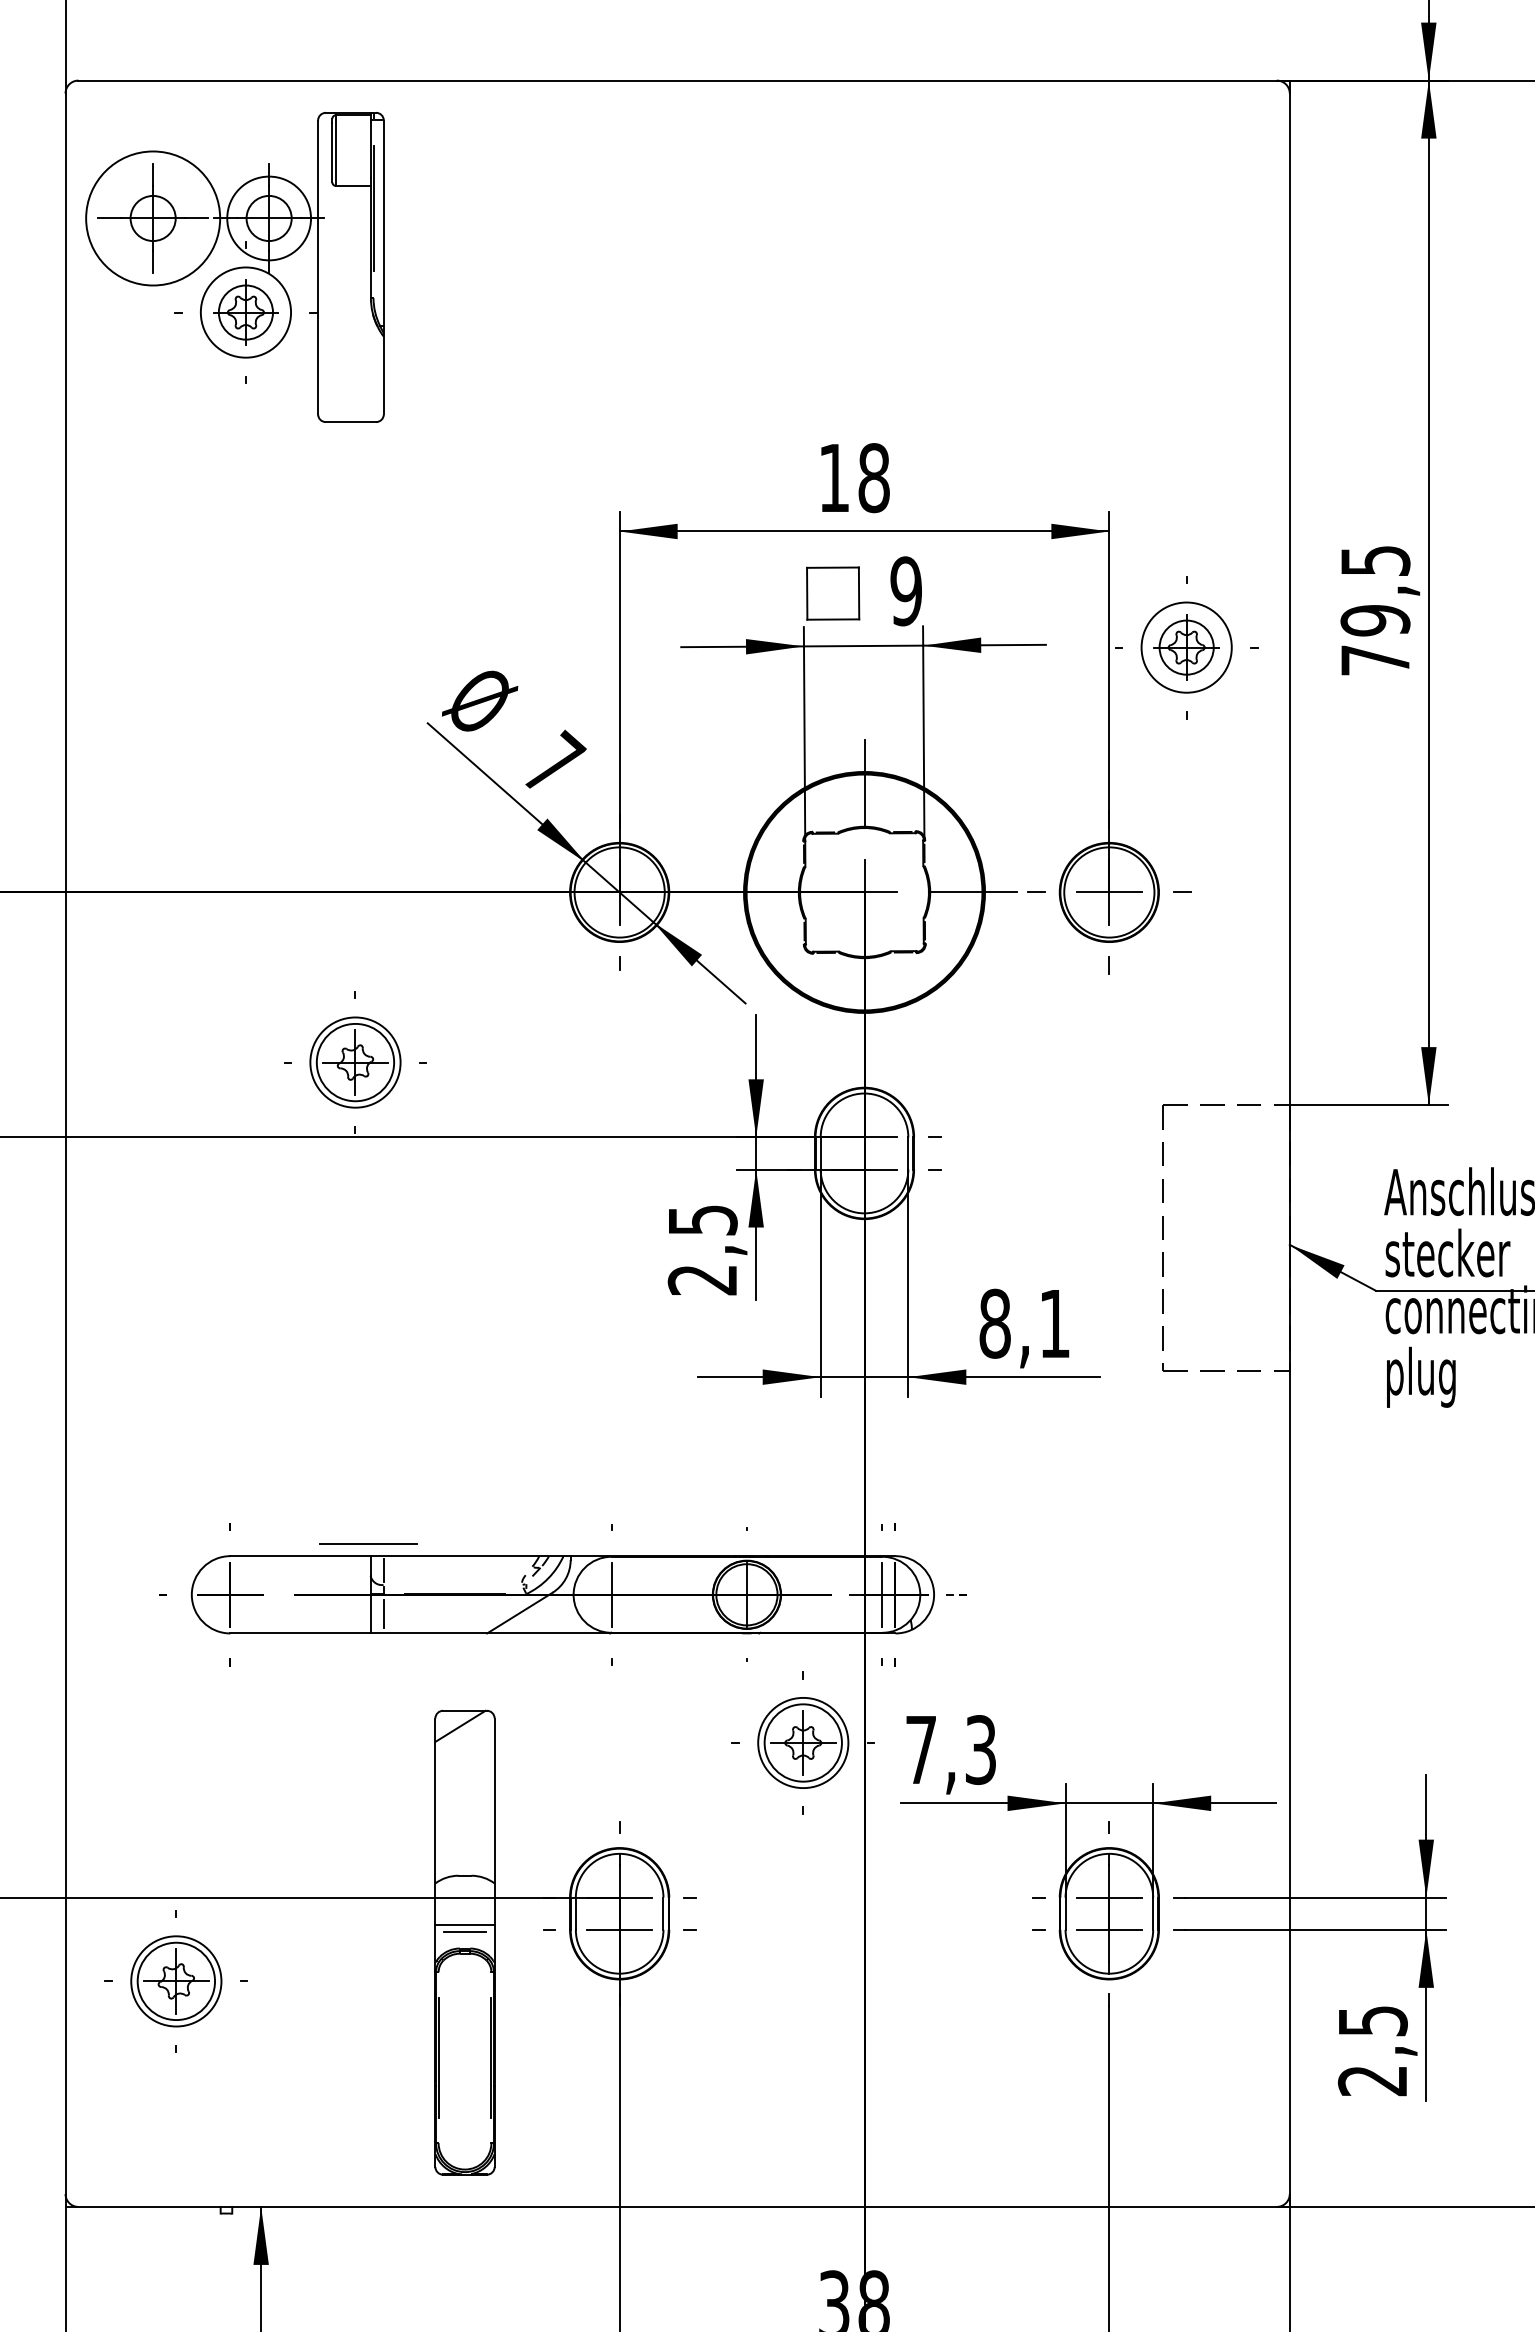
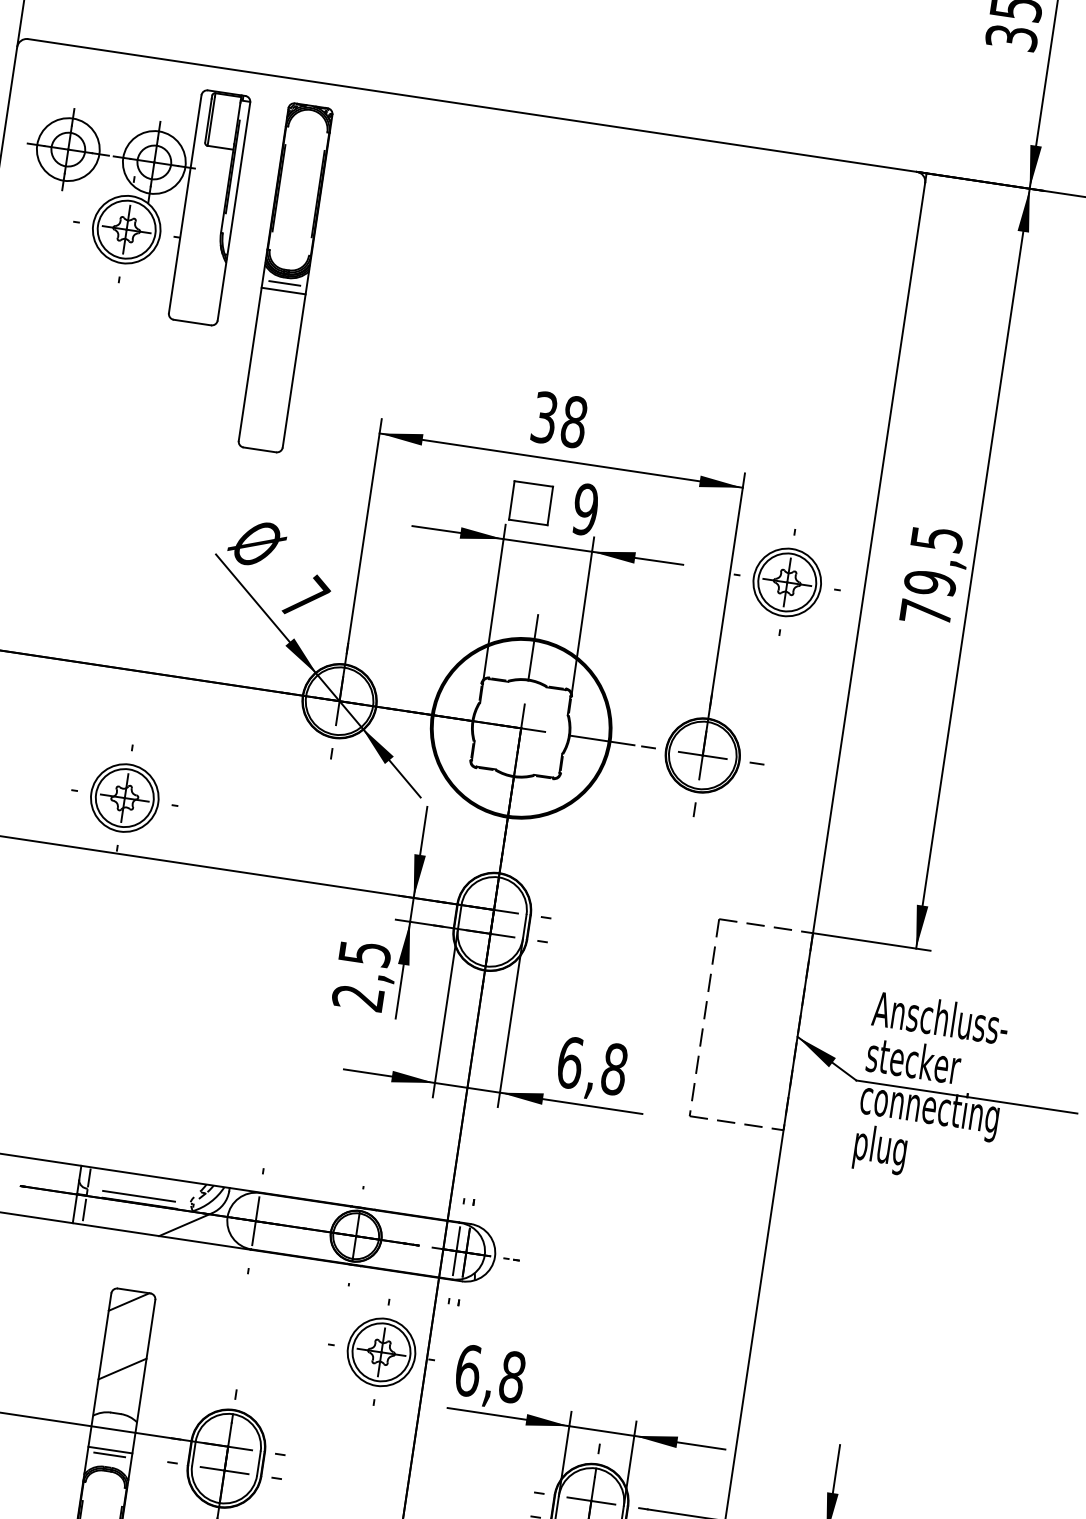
circle: (153, 218) -> (68, 149), size x0.62
circle: (245, 312) -> (126, 229), size x1.43
part: (464, 344) -> (285, 277), added
text: (834, 478) -> (544, 417), 18 -> 38
circle: (1186, 647) -> (787, 582), size x1.43
text: (1024, 1323) -> (592, 1065), 8,1 -> 6,8
line: (368, 1543) -> (138, 1195), moved
text: (950, 1750) -> (489, 1374), 7,3 -> 6,8
line: (464, 1815) -> (122, 1368), added

